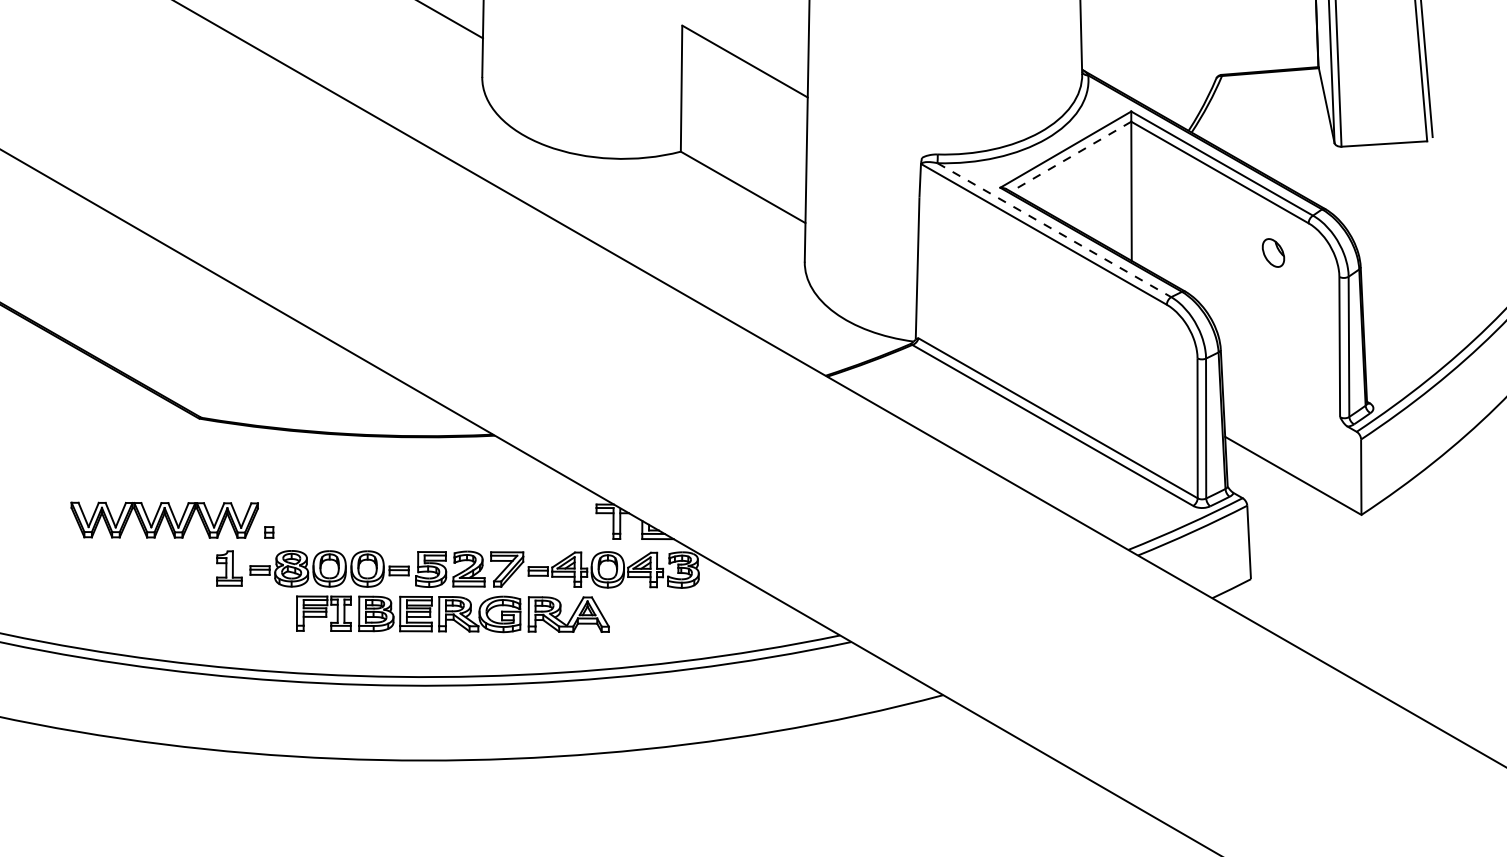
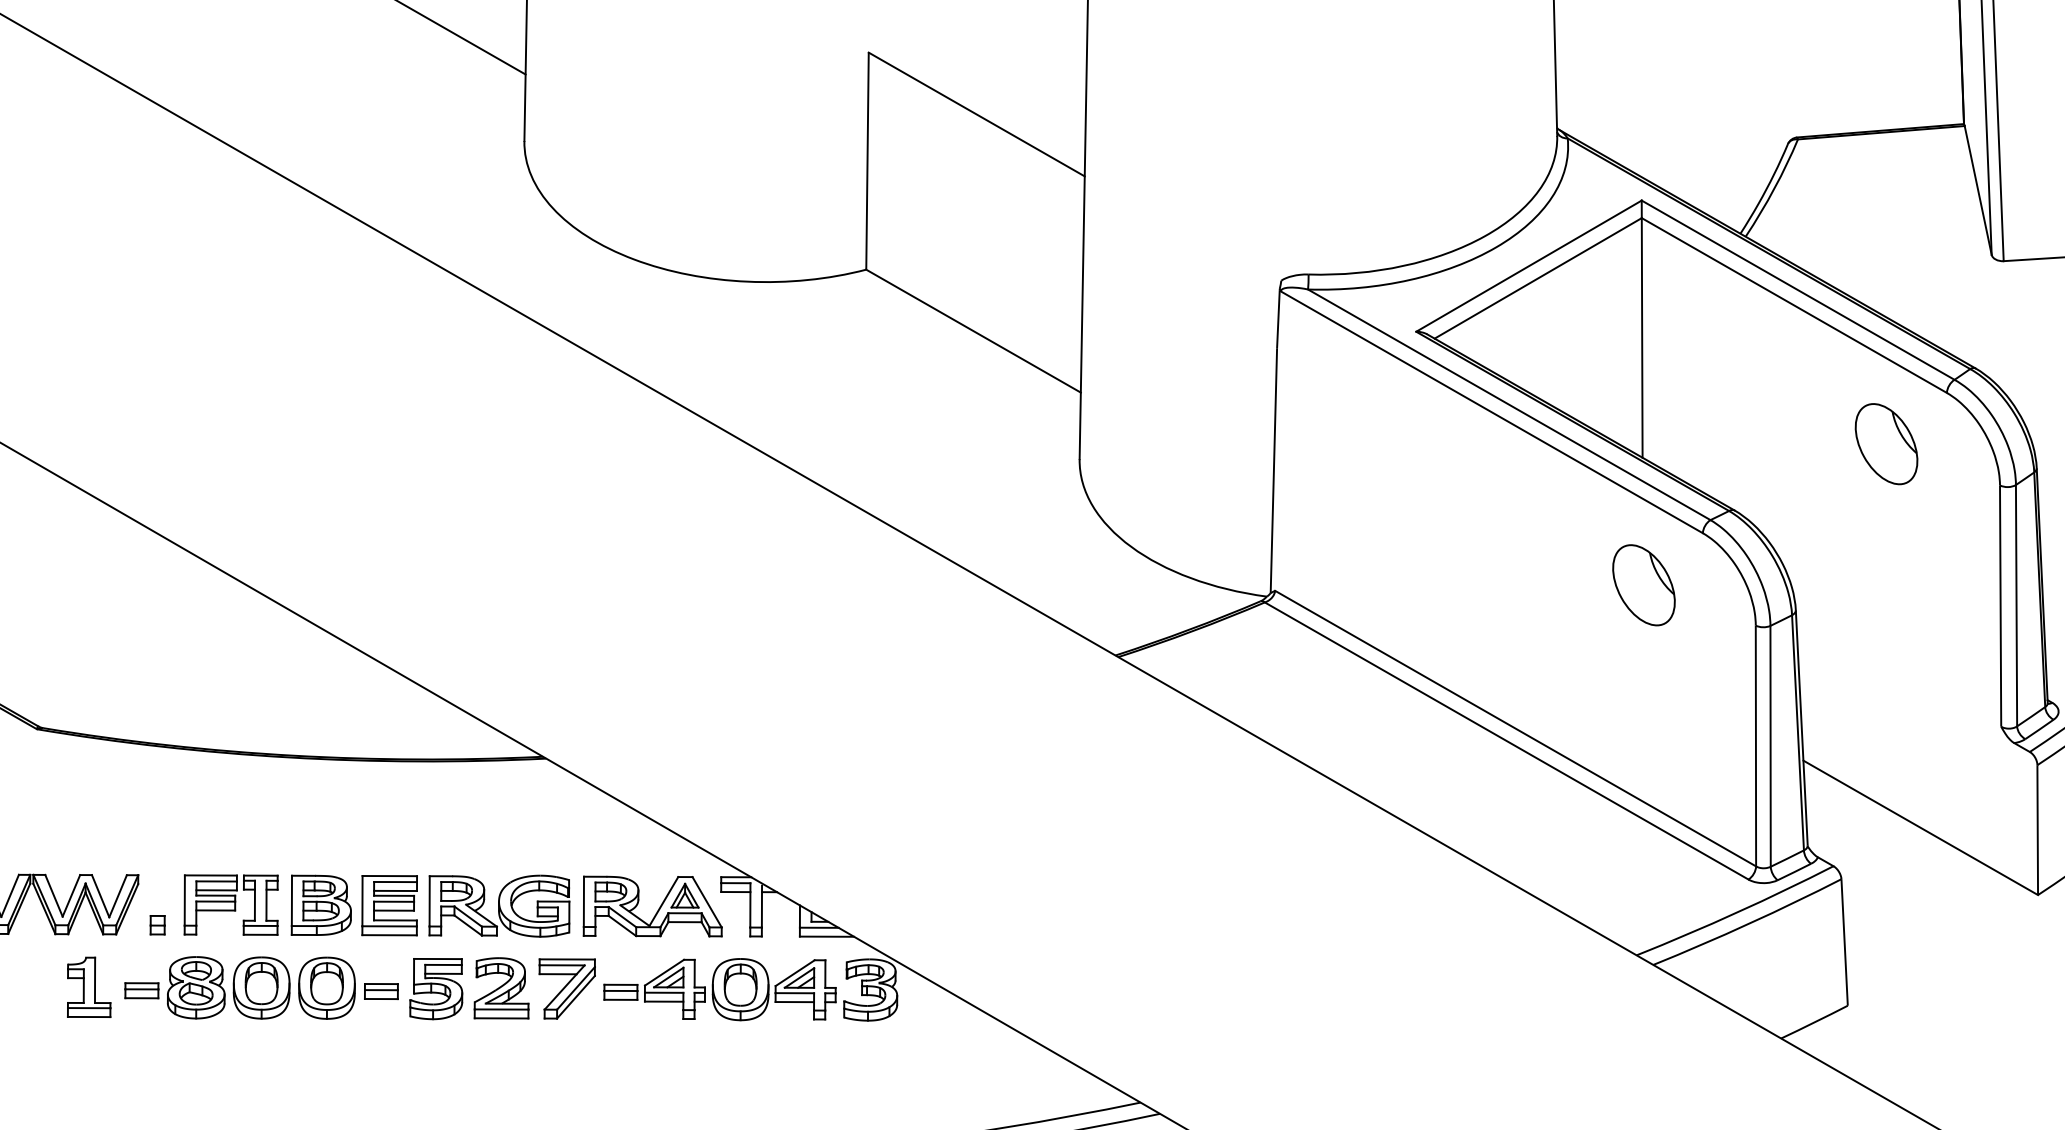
line: (1071, 156) -> (1538, 277), dashed -> solid
line: (1054, 230) -> (1509, 405), dashed -> solid
part: (1273, 252) -> (1886, 443), size x1.67
part: (1132, 334) -> (1643, 584), added
part: (452, 614) -> (452, 906), moved

